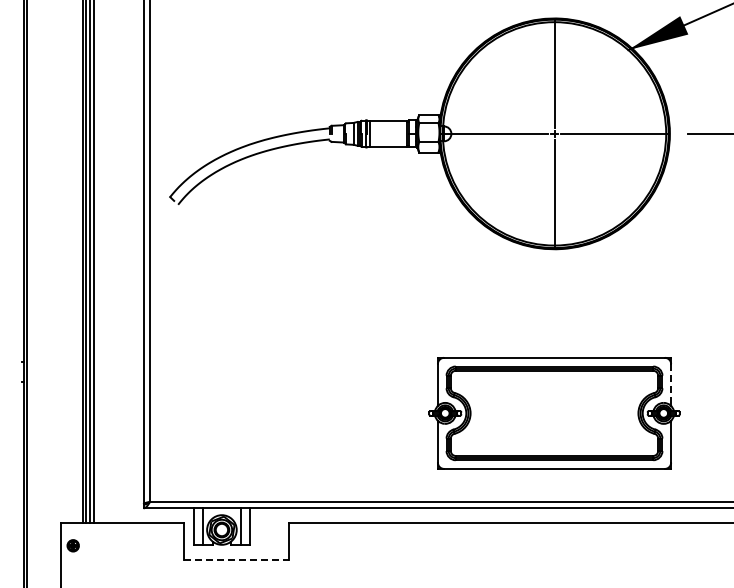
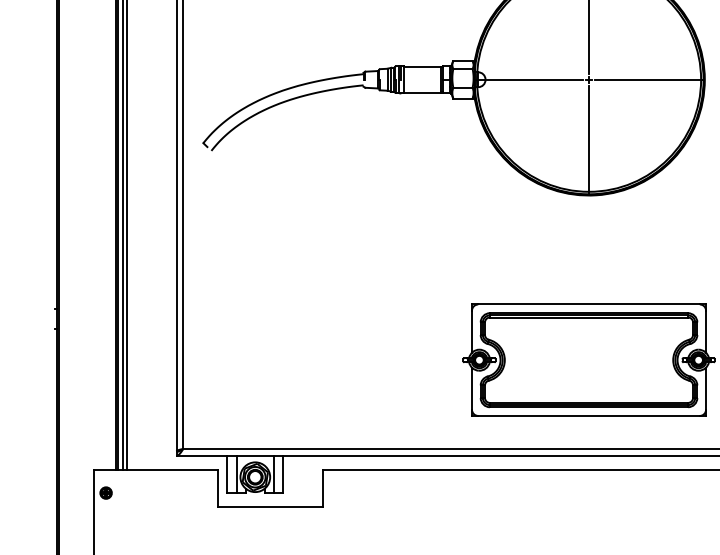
line: (671, 384) -> (706, 331), dashed -> solid
line: (237, 560) -> (270, 507), dashed -> solid

